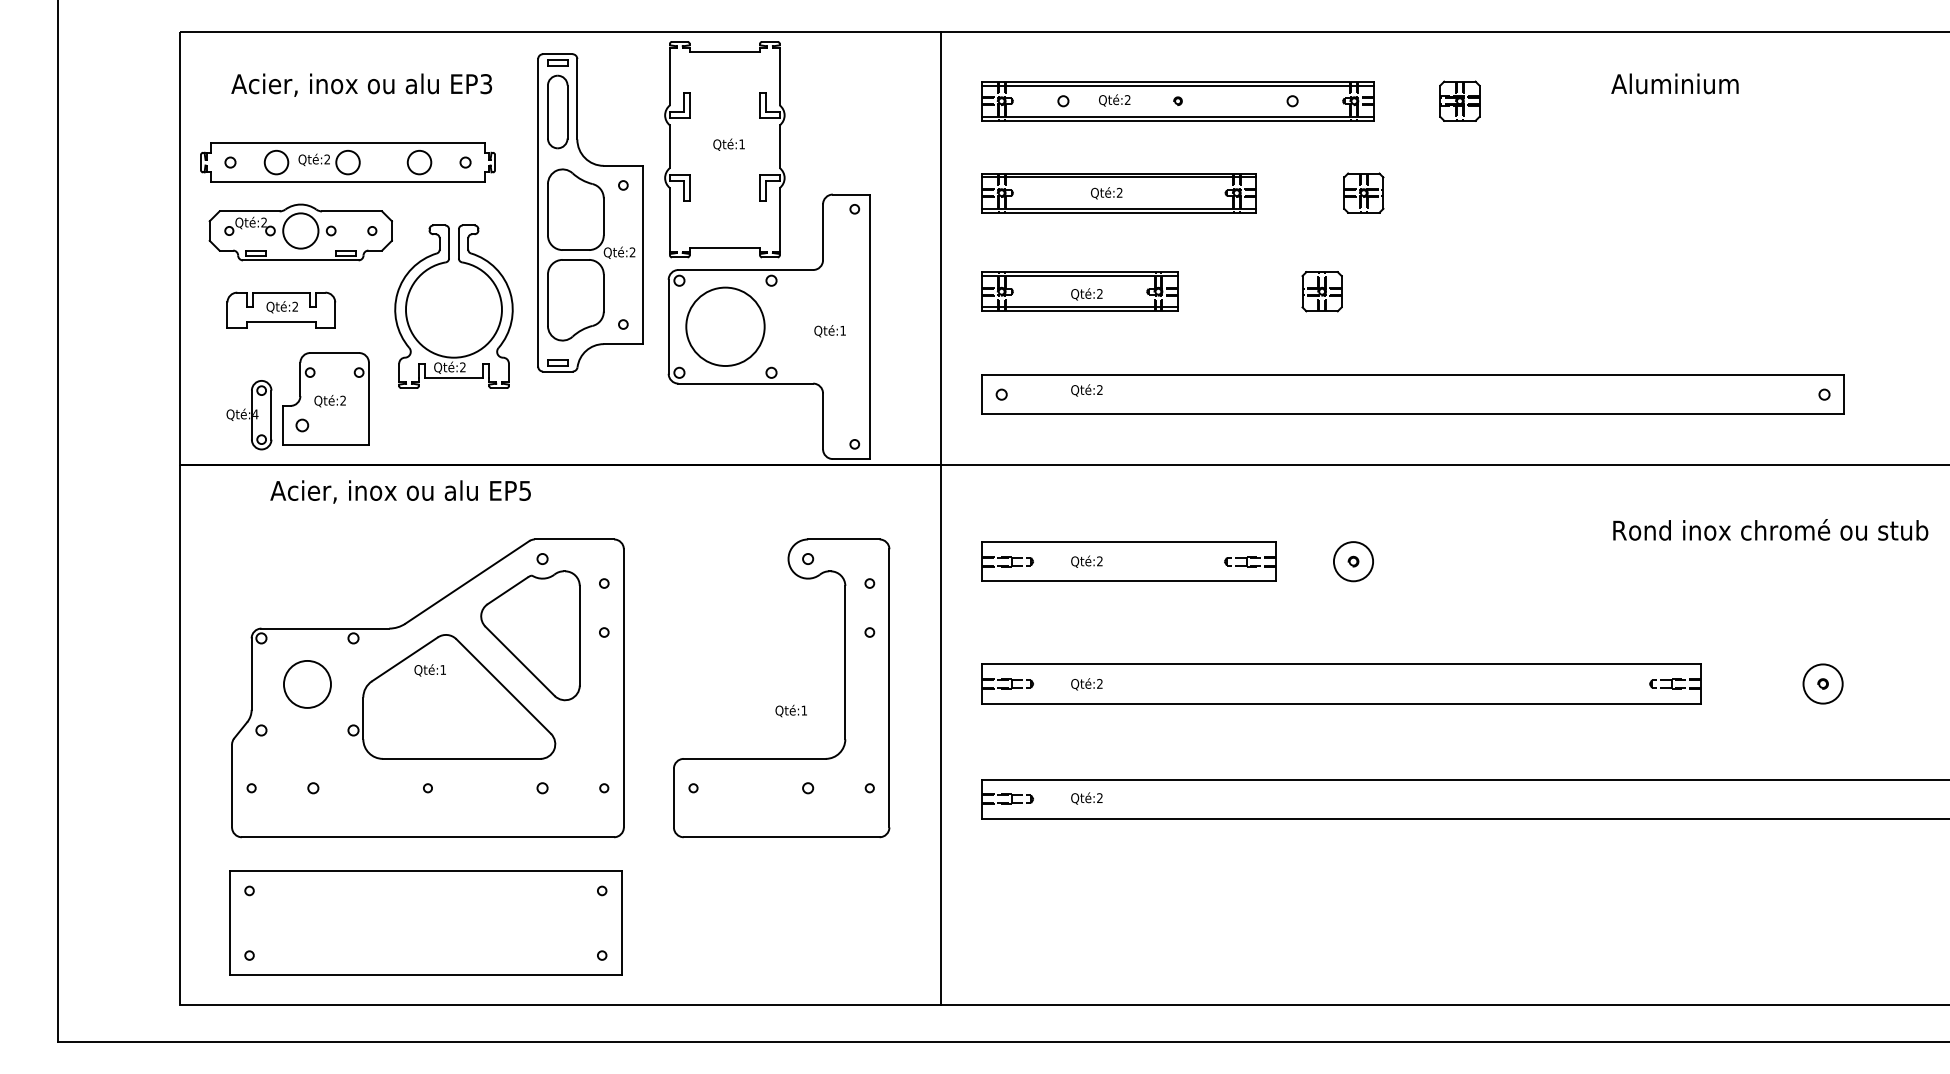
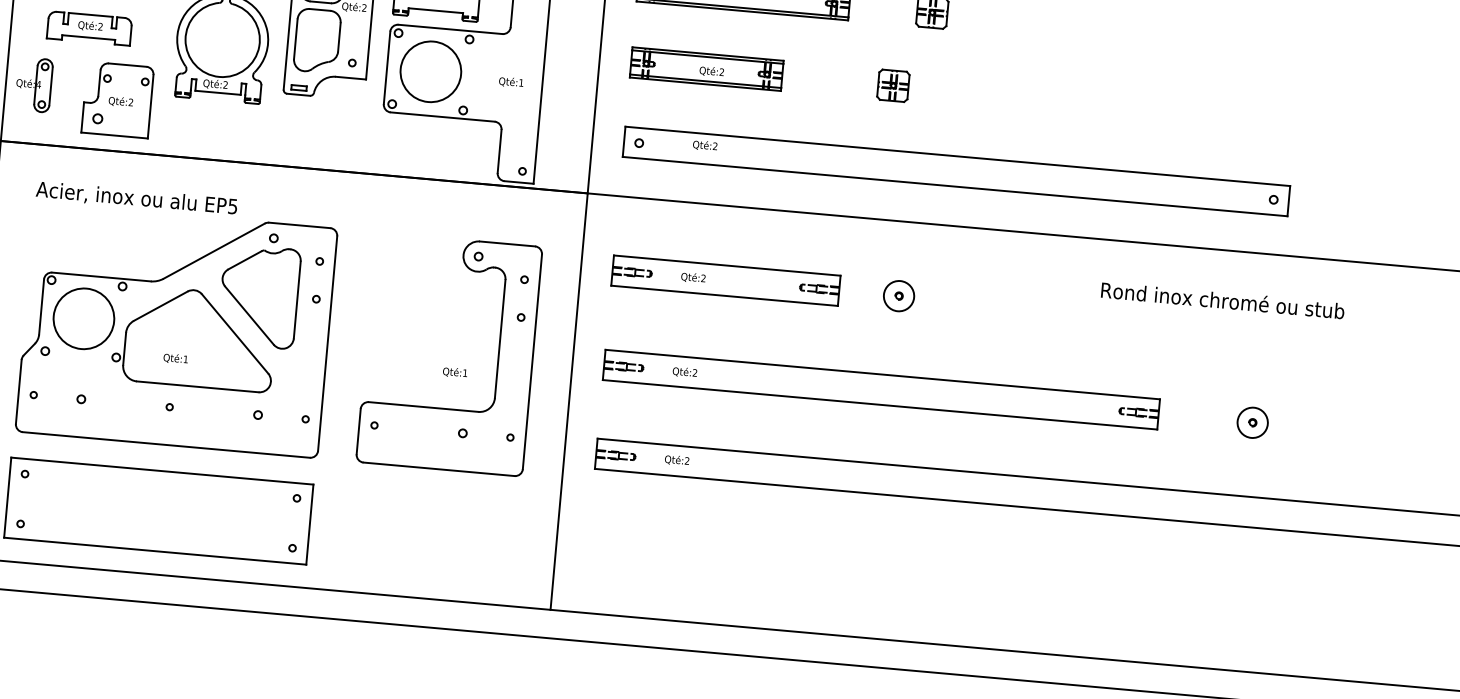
part: (249, 415) -> (34, 85), moved
text: (400, 491) -> (136, 198), moved
text: (429, 670) -> (175, 358), moved
circle: (307, 684) -> (83, 318), size x1.67

